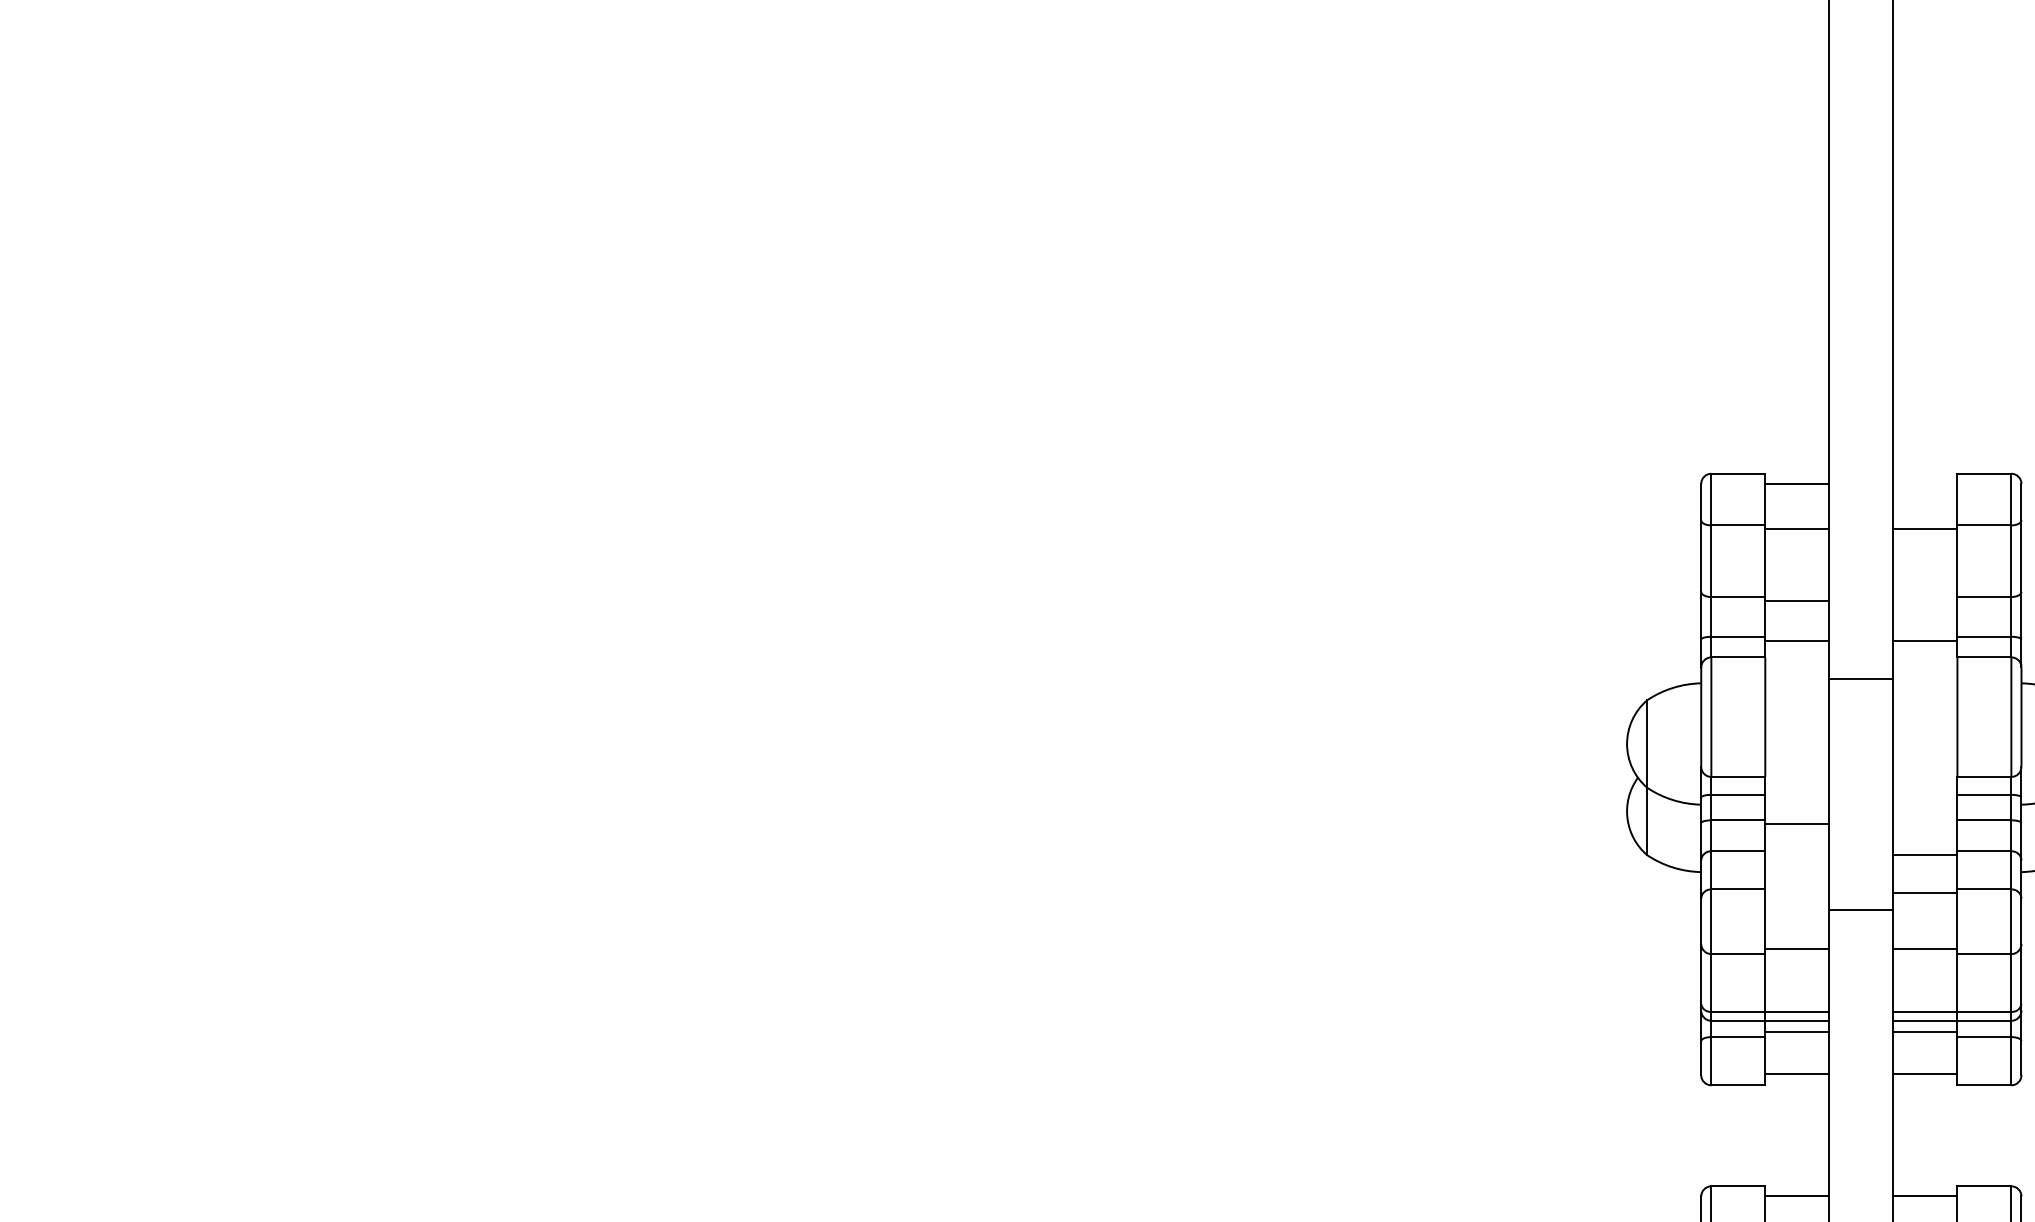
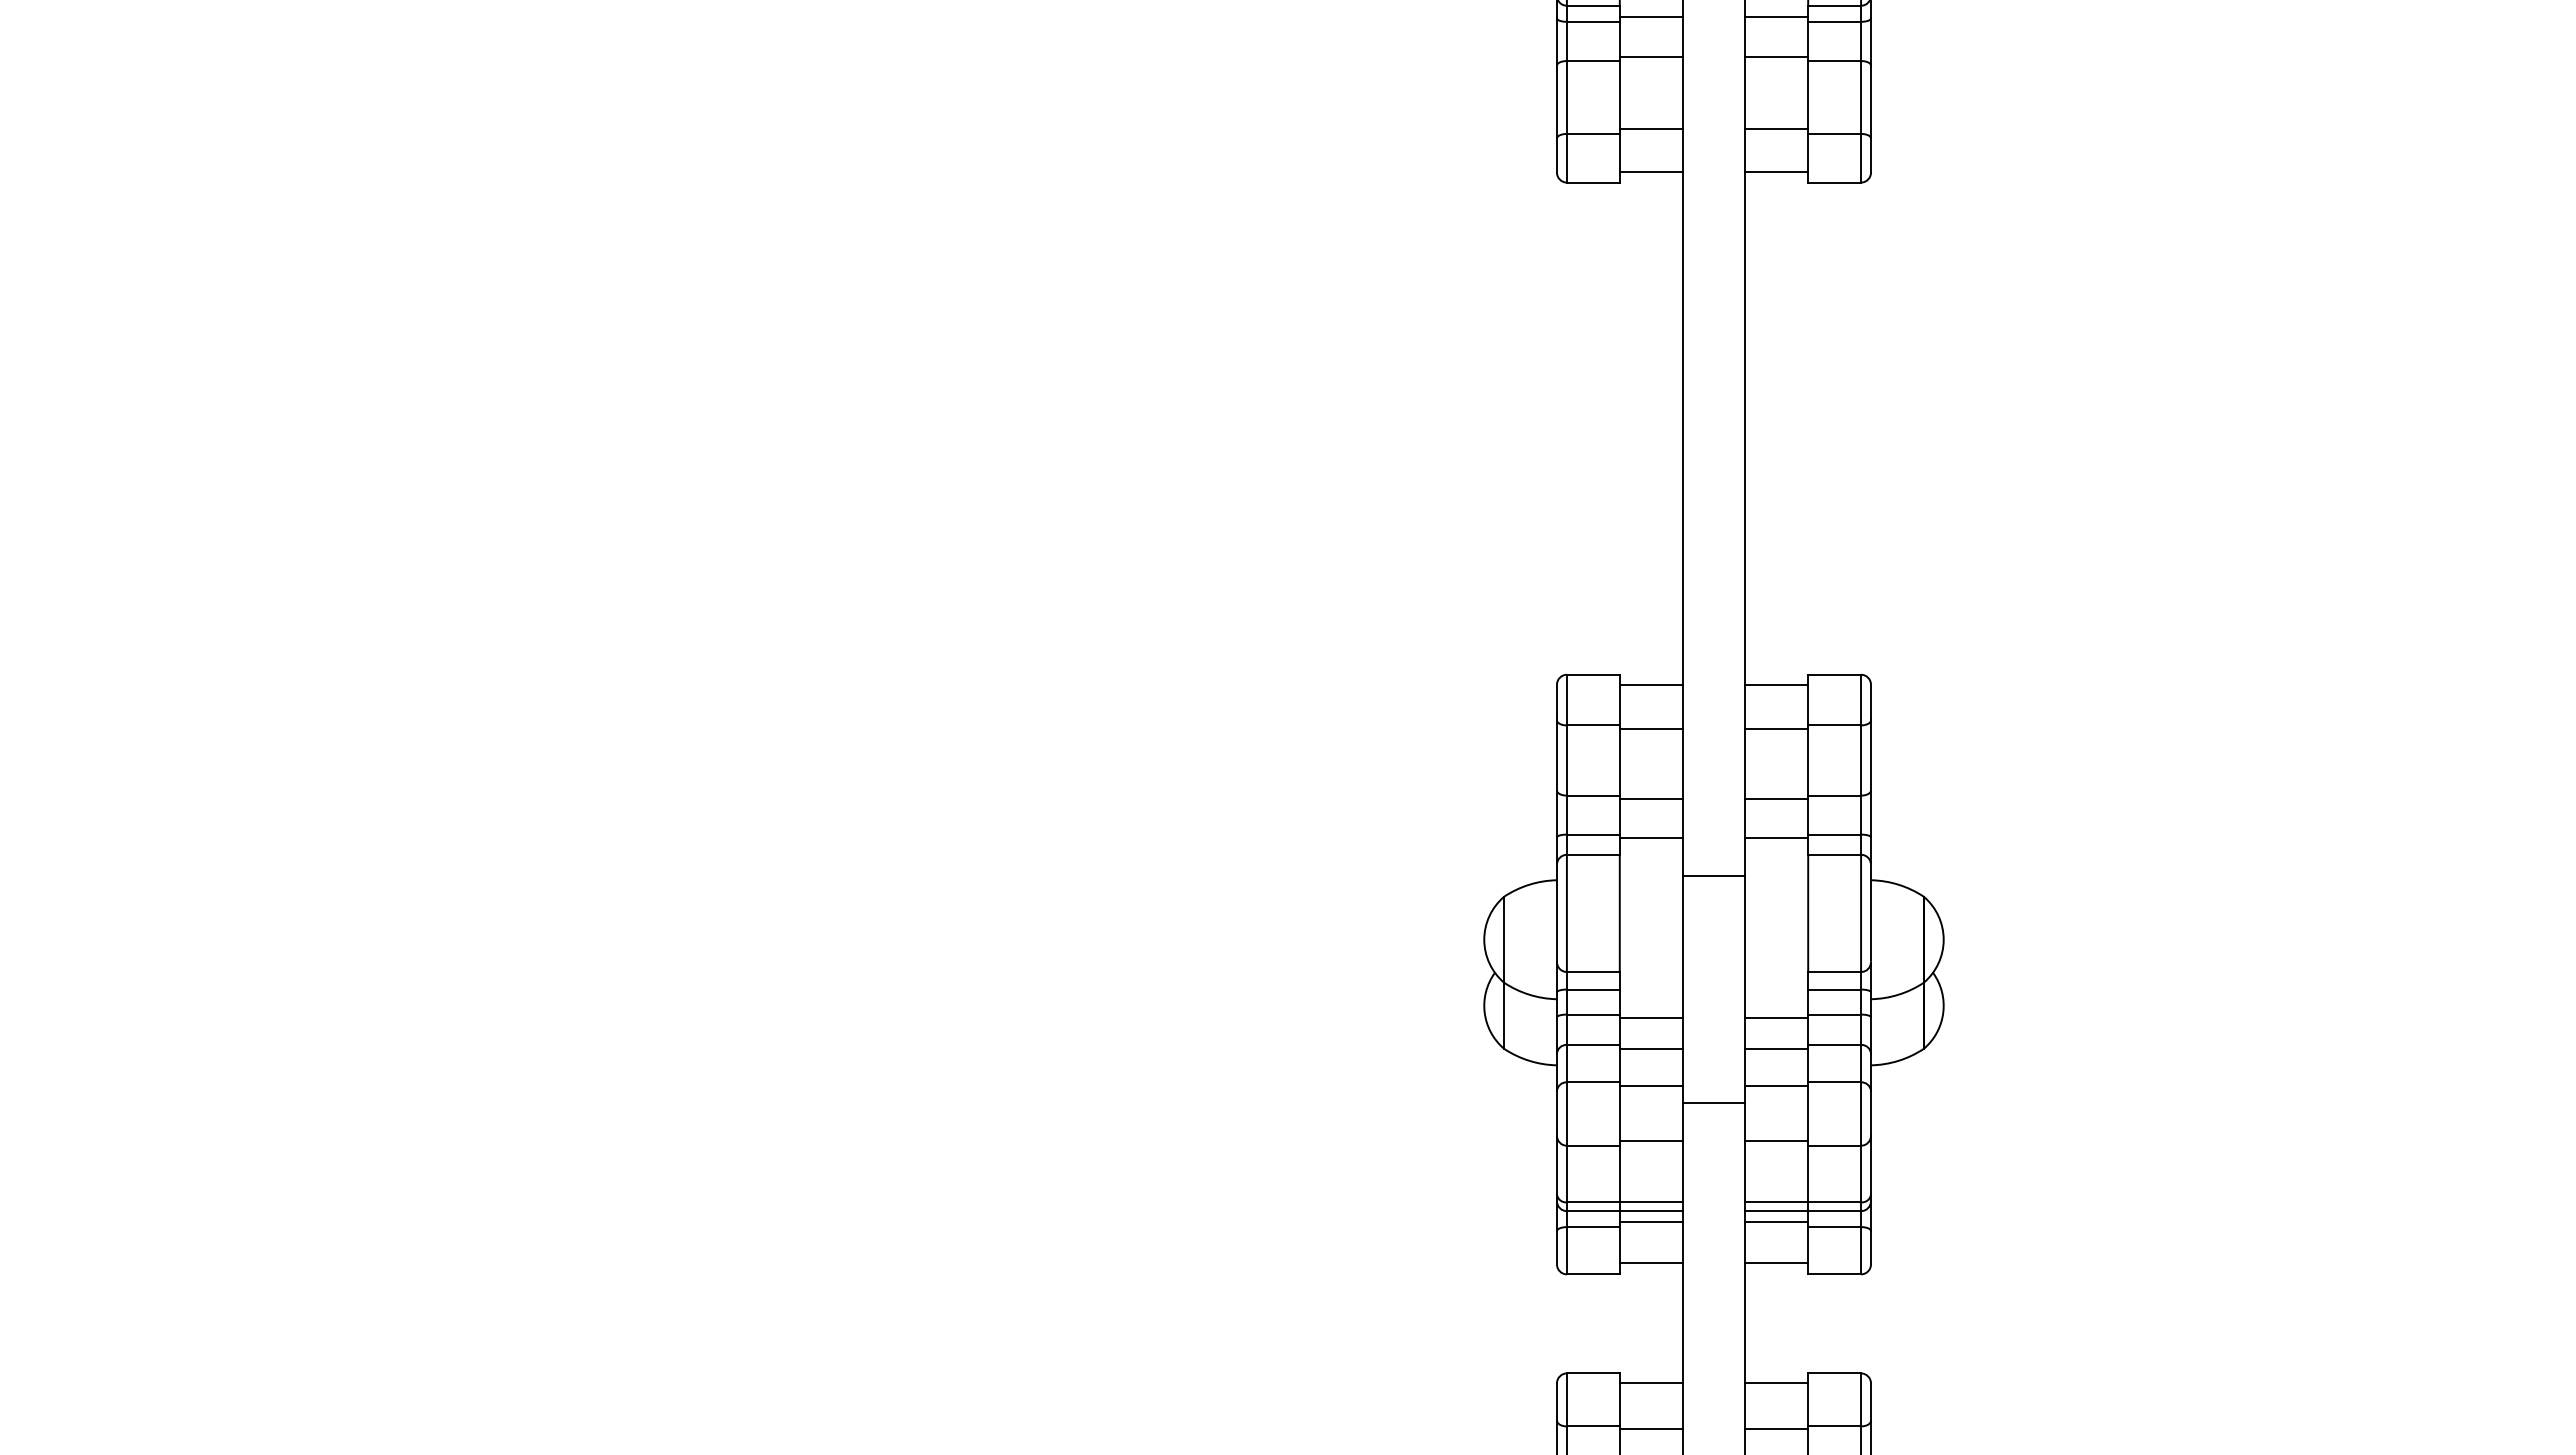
line: (1925, 484) -> (1776, 685), added
line: (1925, 600) -> (1776, 799), added
line: (1925, 824) -> (1776, 1018), added
line: (1796, 854) -> (1650, 1048), added
line: (1796, 893) -> (1650, 1086), added

